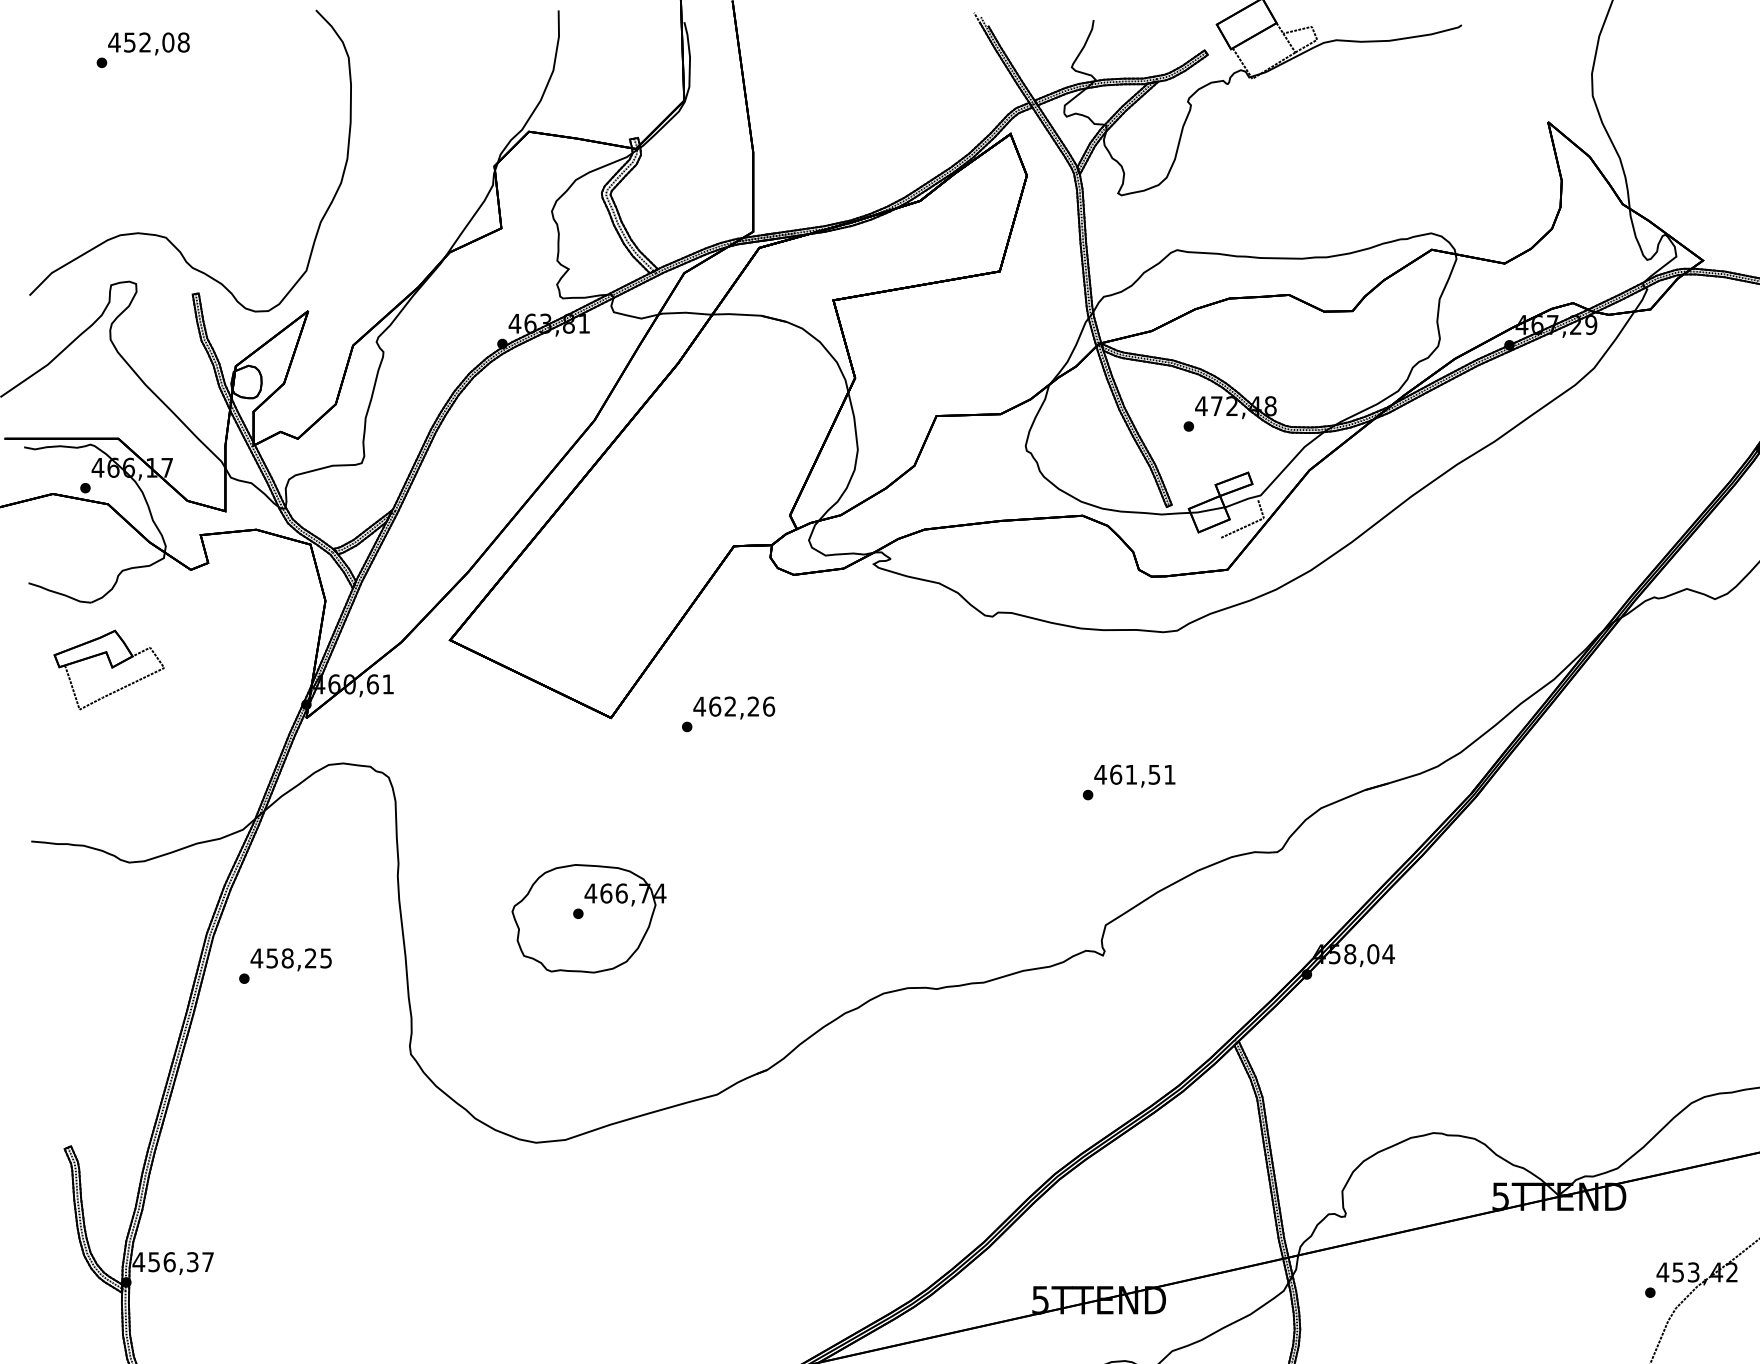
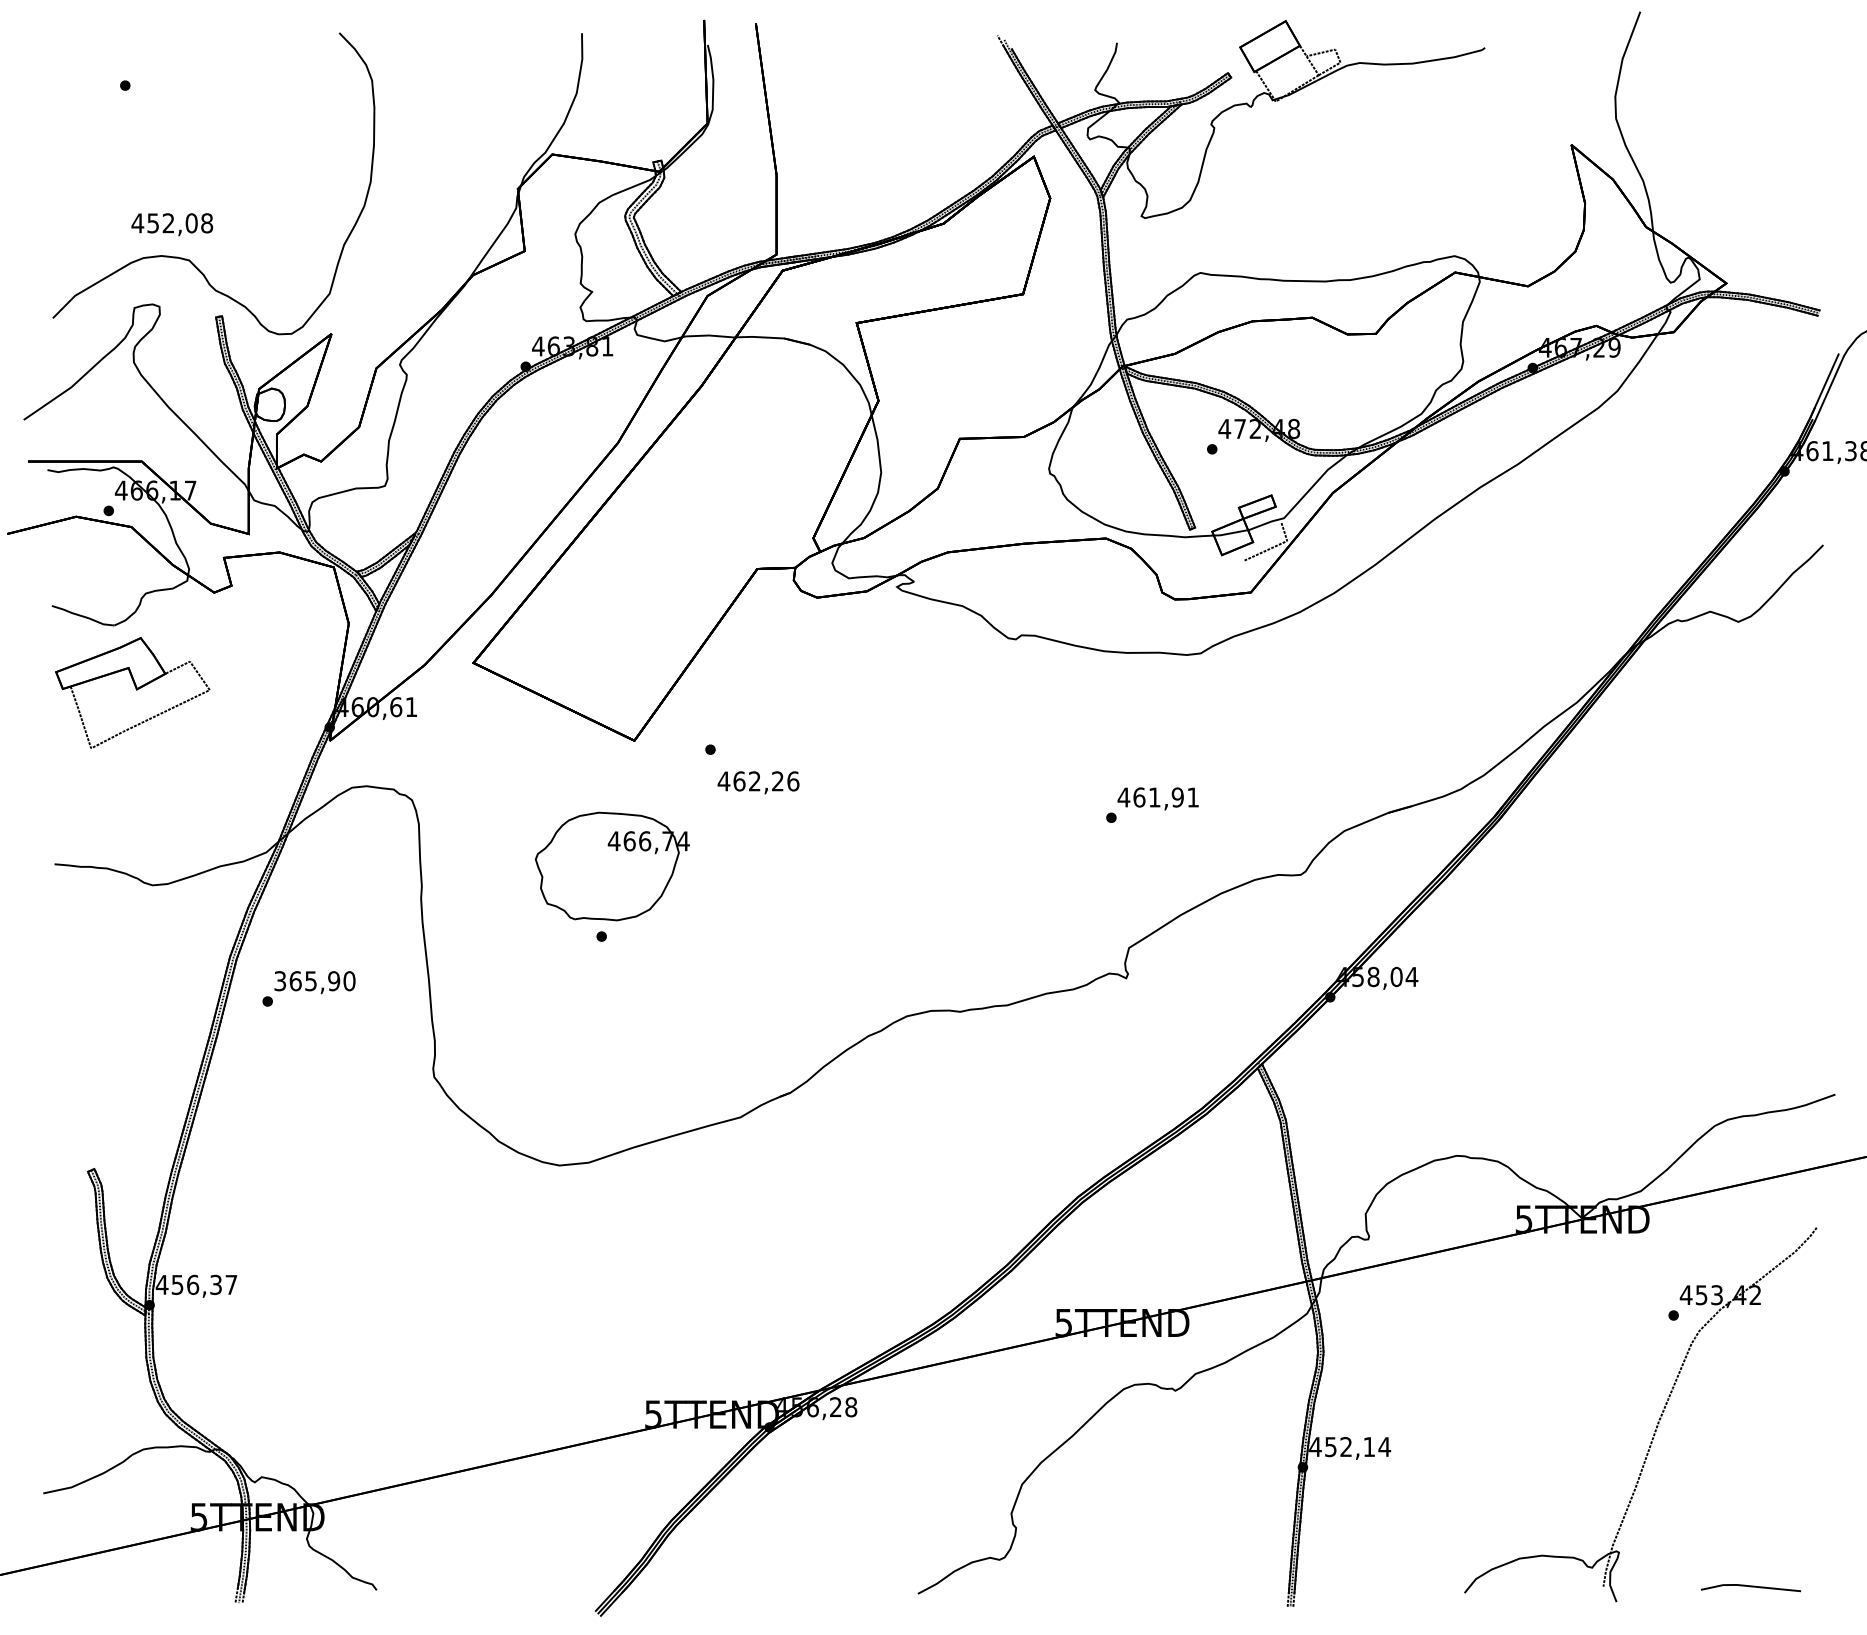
text: (149, 43) -> (172, 224), moved
part: (109, 669) -> (132, 692), size x1.4
text: (734, 707) -> (758, 782), moved
text: (1154, 774) -> (1177, 797), 461,51 -> 461,91
part: (588, 918) -> (611, 866), moved
text: (291, 958) -> (314, 981), 458,25 -> 365,90

